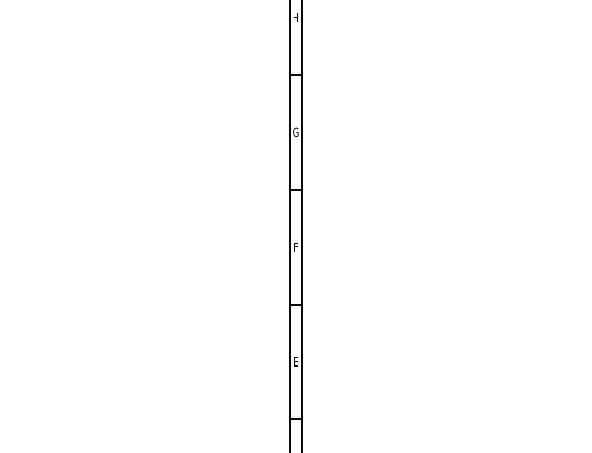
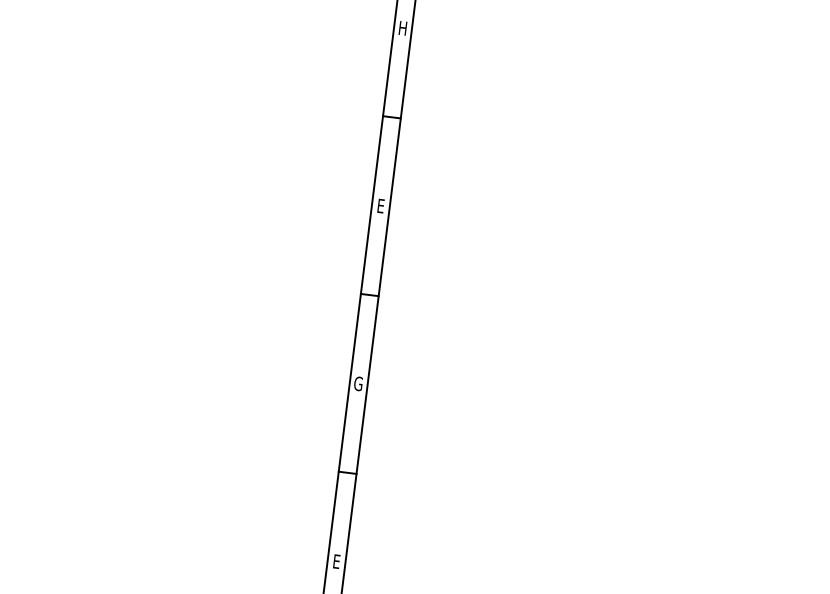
text: (295, 131) -> (380, 204), G -> E
text: (295, 246) -> (358, 382), F -> G

